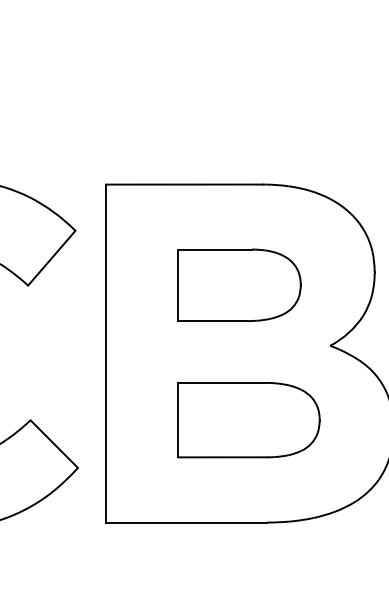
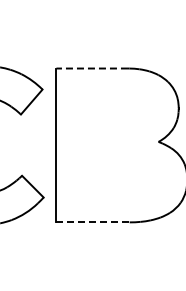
line: (185, 184) -> (92, 68), solid -> dashed
part: (237, 285) -> (116, 114), removed
part: (248, 419) -> (121, 175), removed
line: (187, 522) -> (93, 222), solid -> dashed

